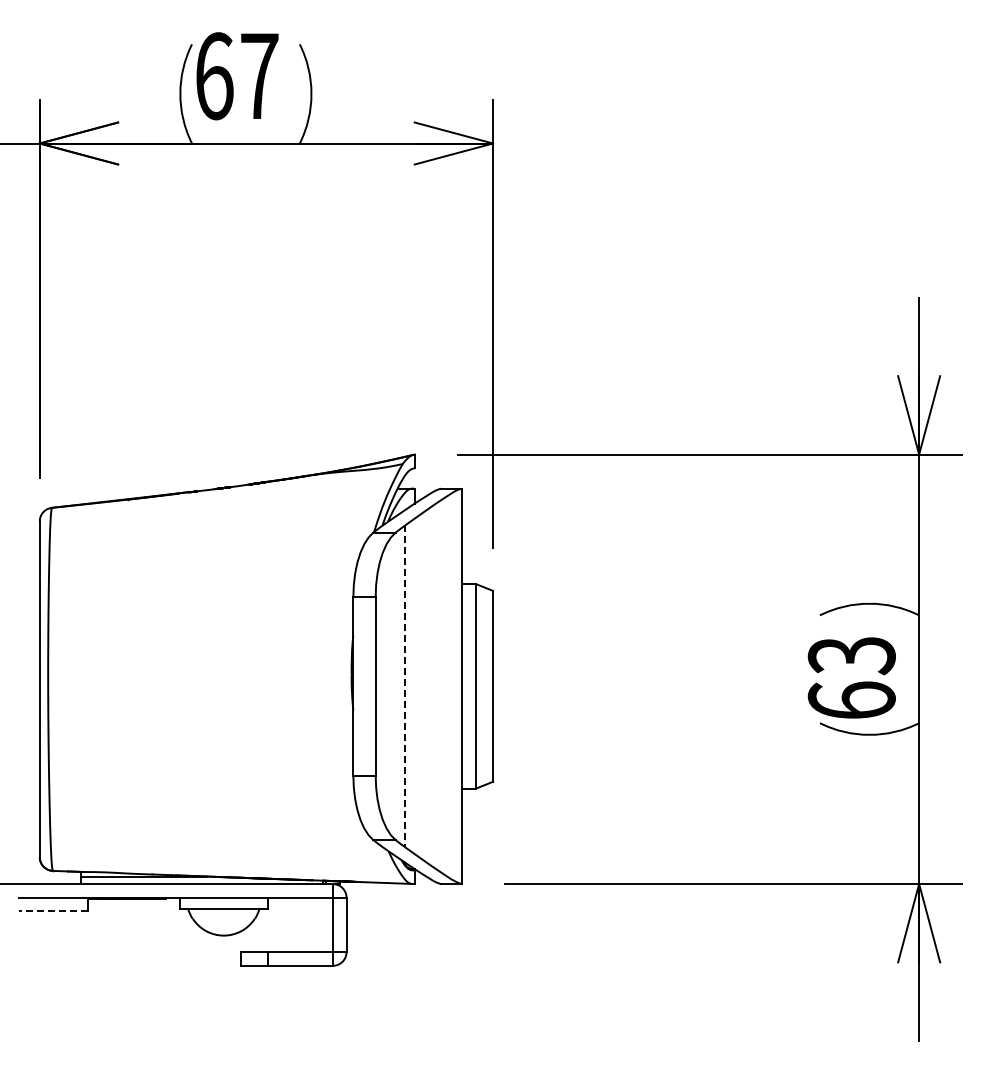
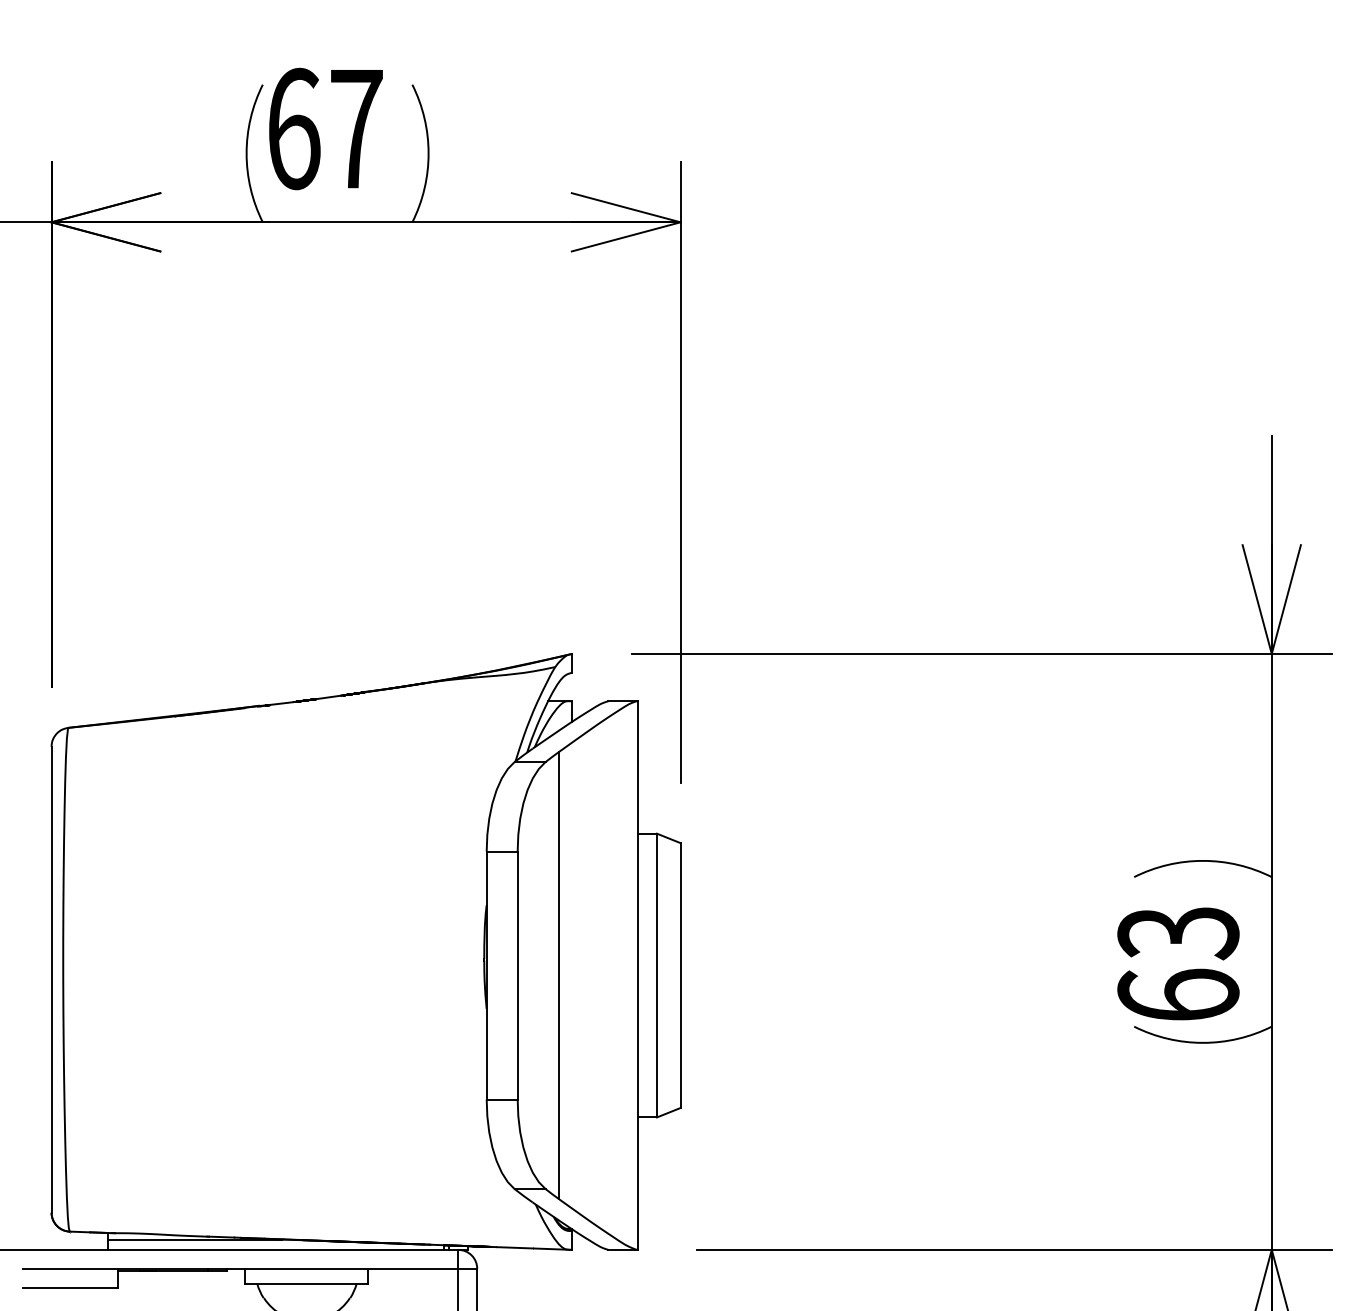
line: (405, 686) -> (559, 975), dashed -> solid
line: (52, 911) -> (69, 1287), dashed -> solid

